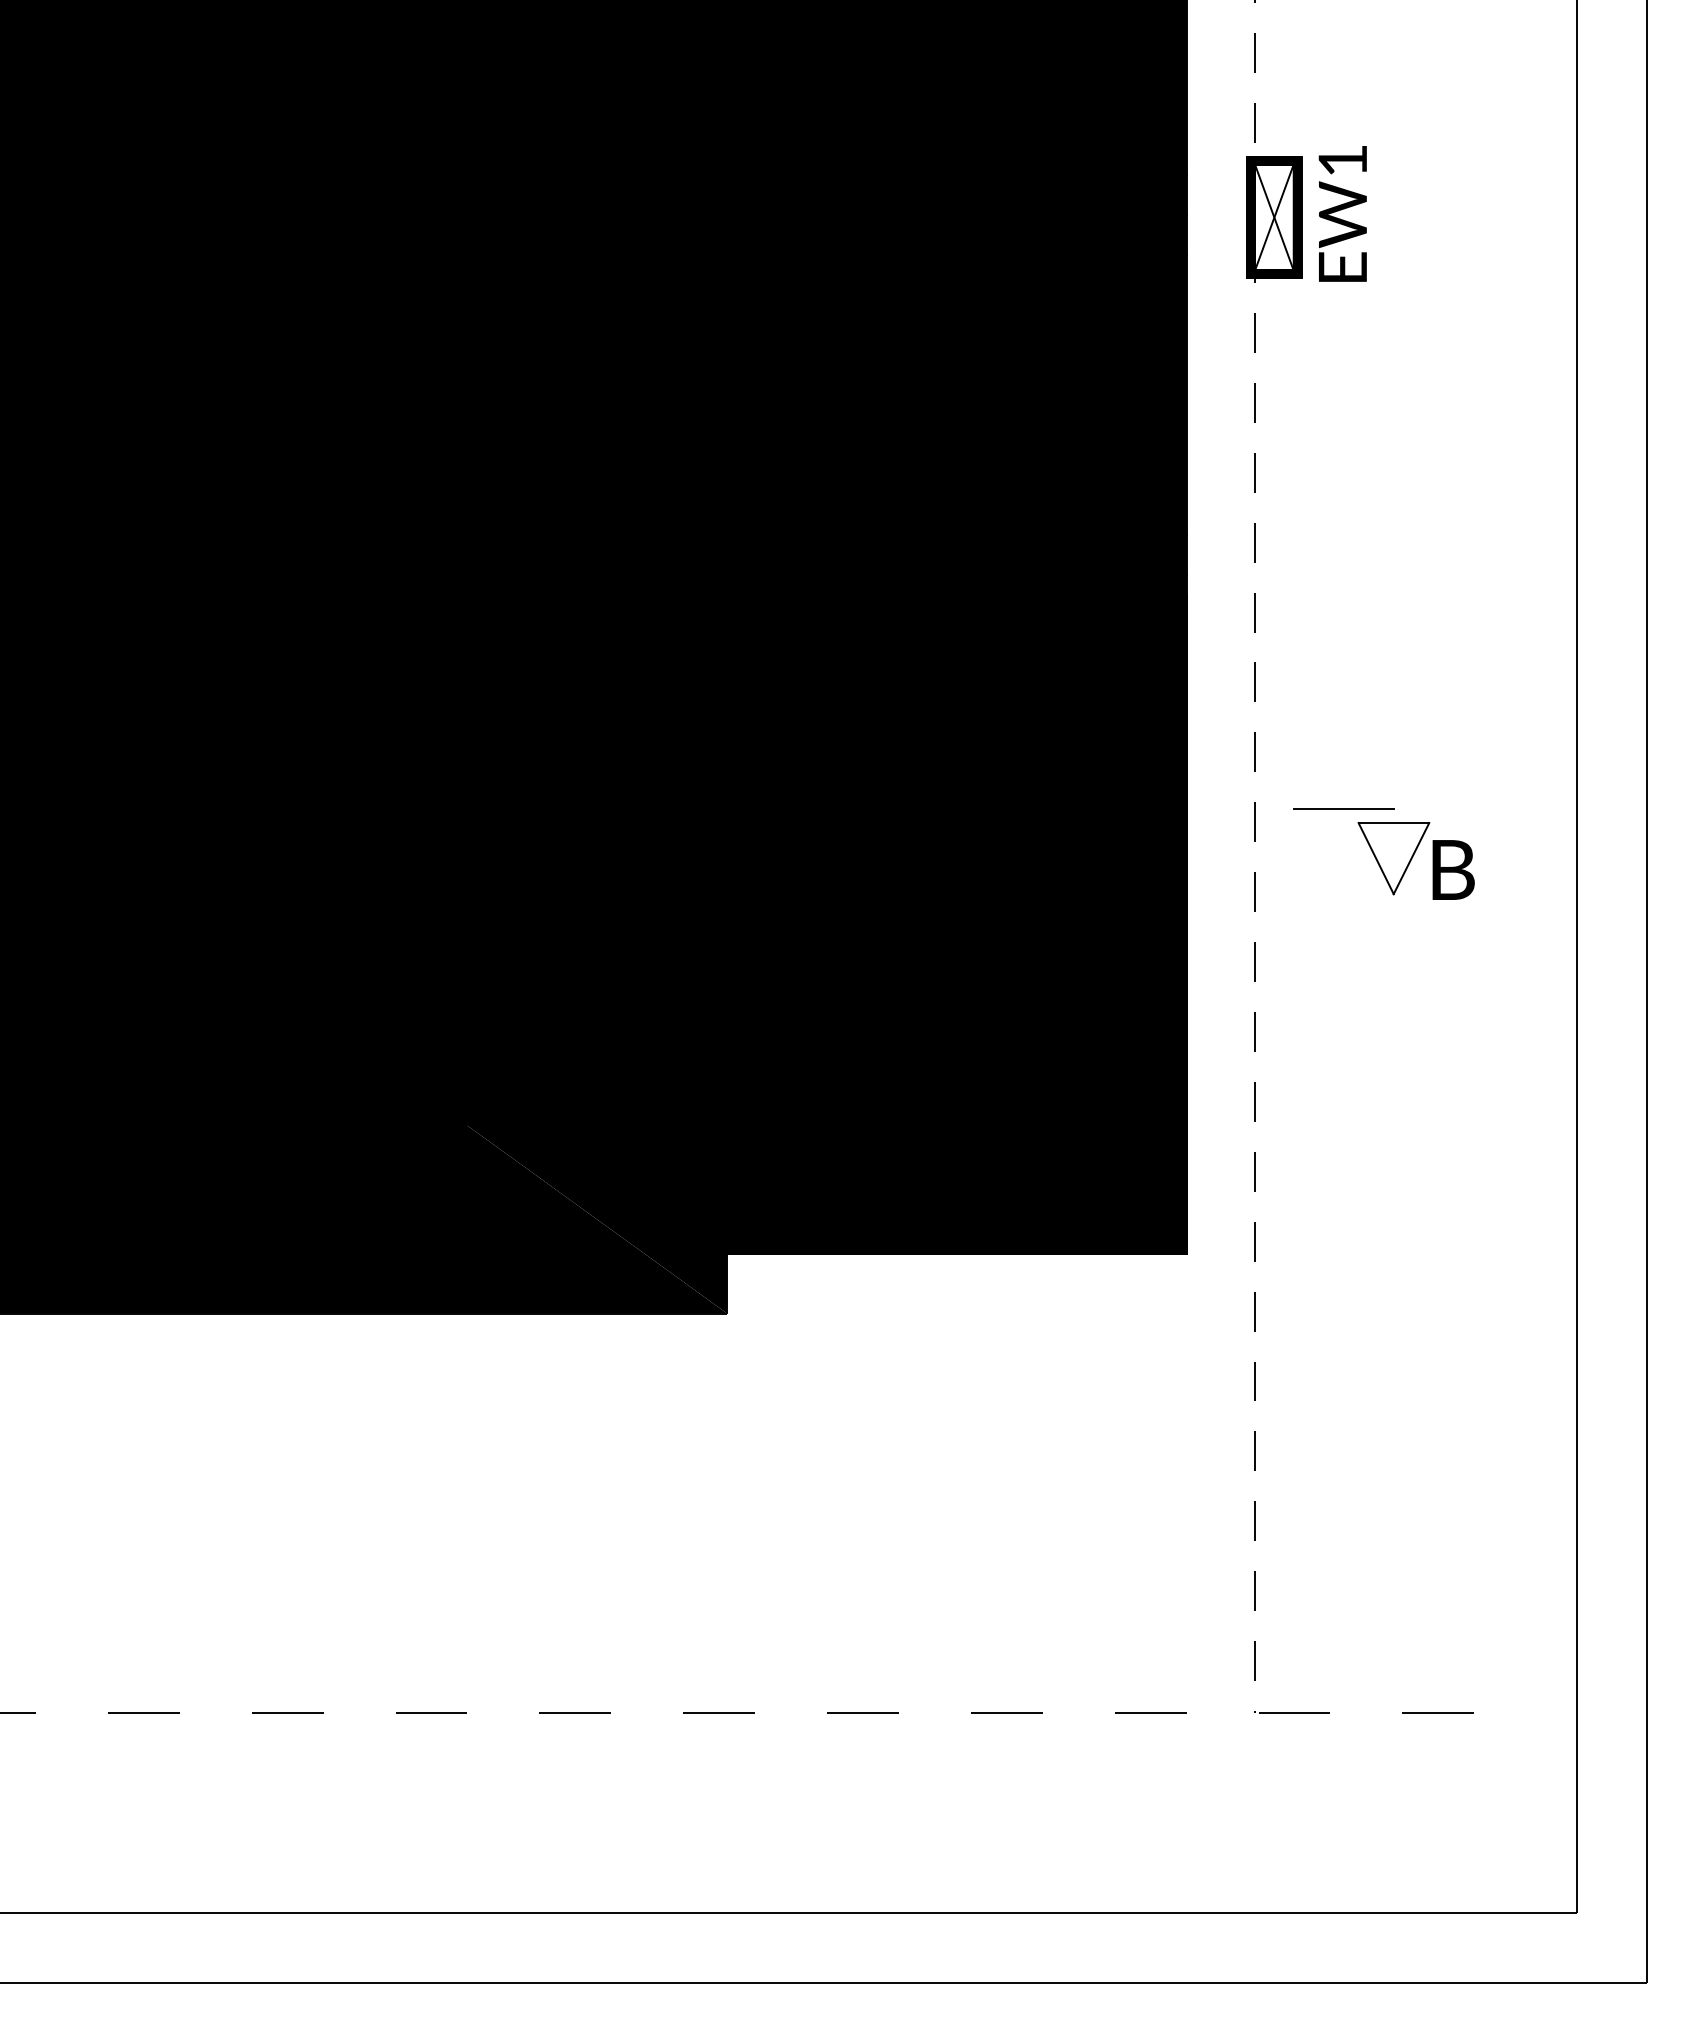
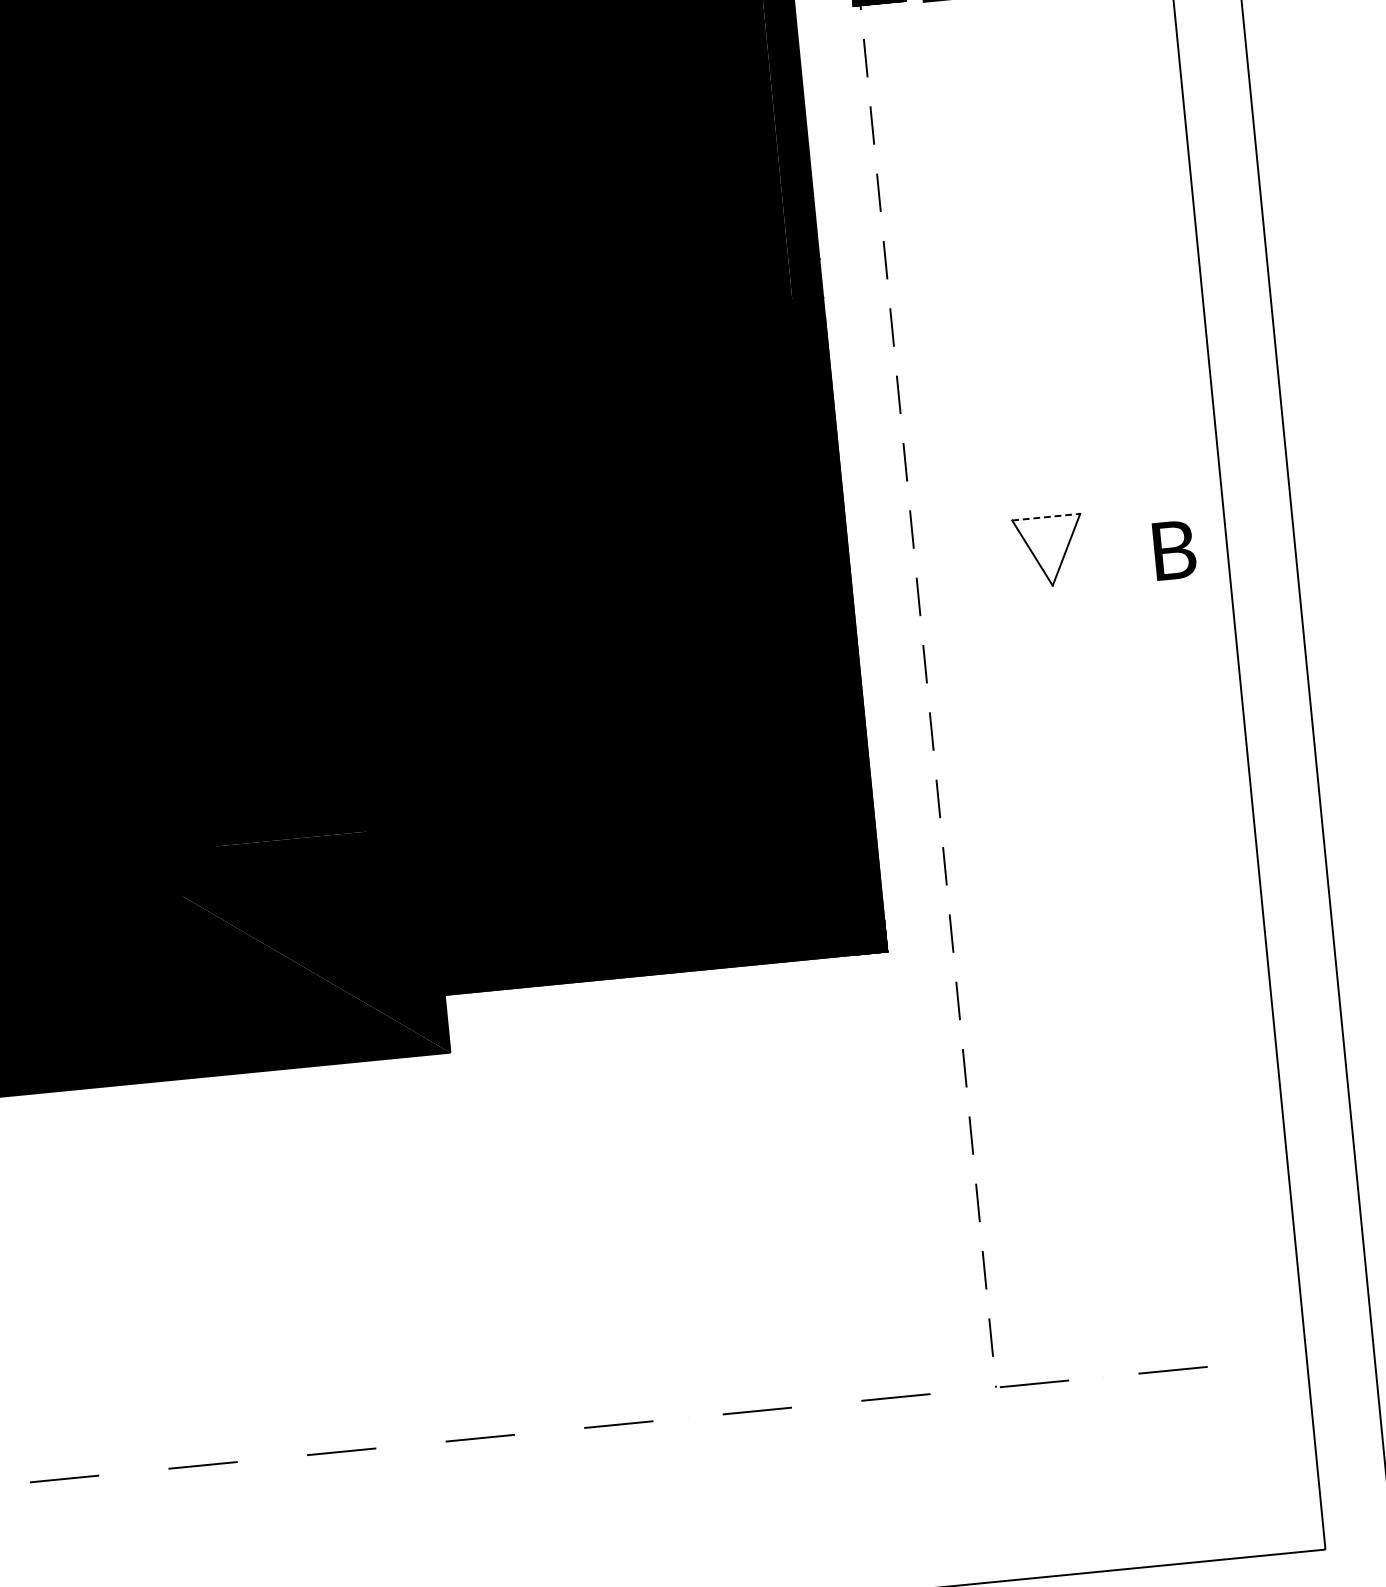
line: (1343, 809) -> (996, 508), removed
line: (1394, 823) -> (1046, 517), solid -> dashed
text: (1453, 869) -> (1174, 549), moved

